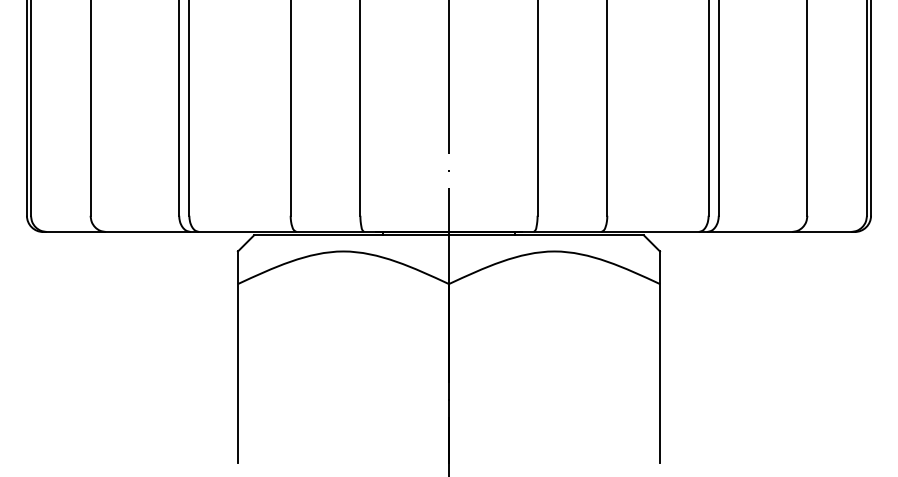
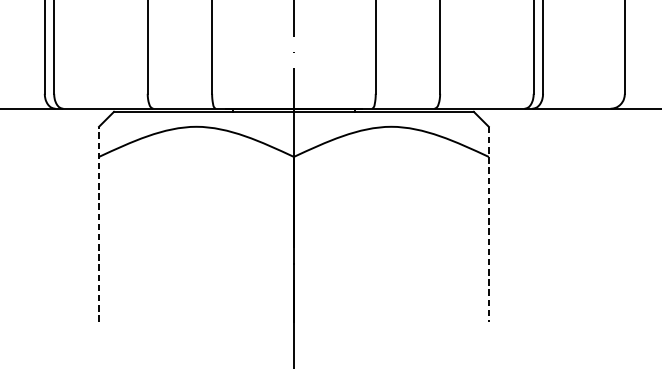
line: (237, 357) -> (98, 224), solid -> dashed
line: (660, 357) -> (489, 224), solid -> dashed

